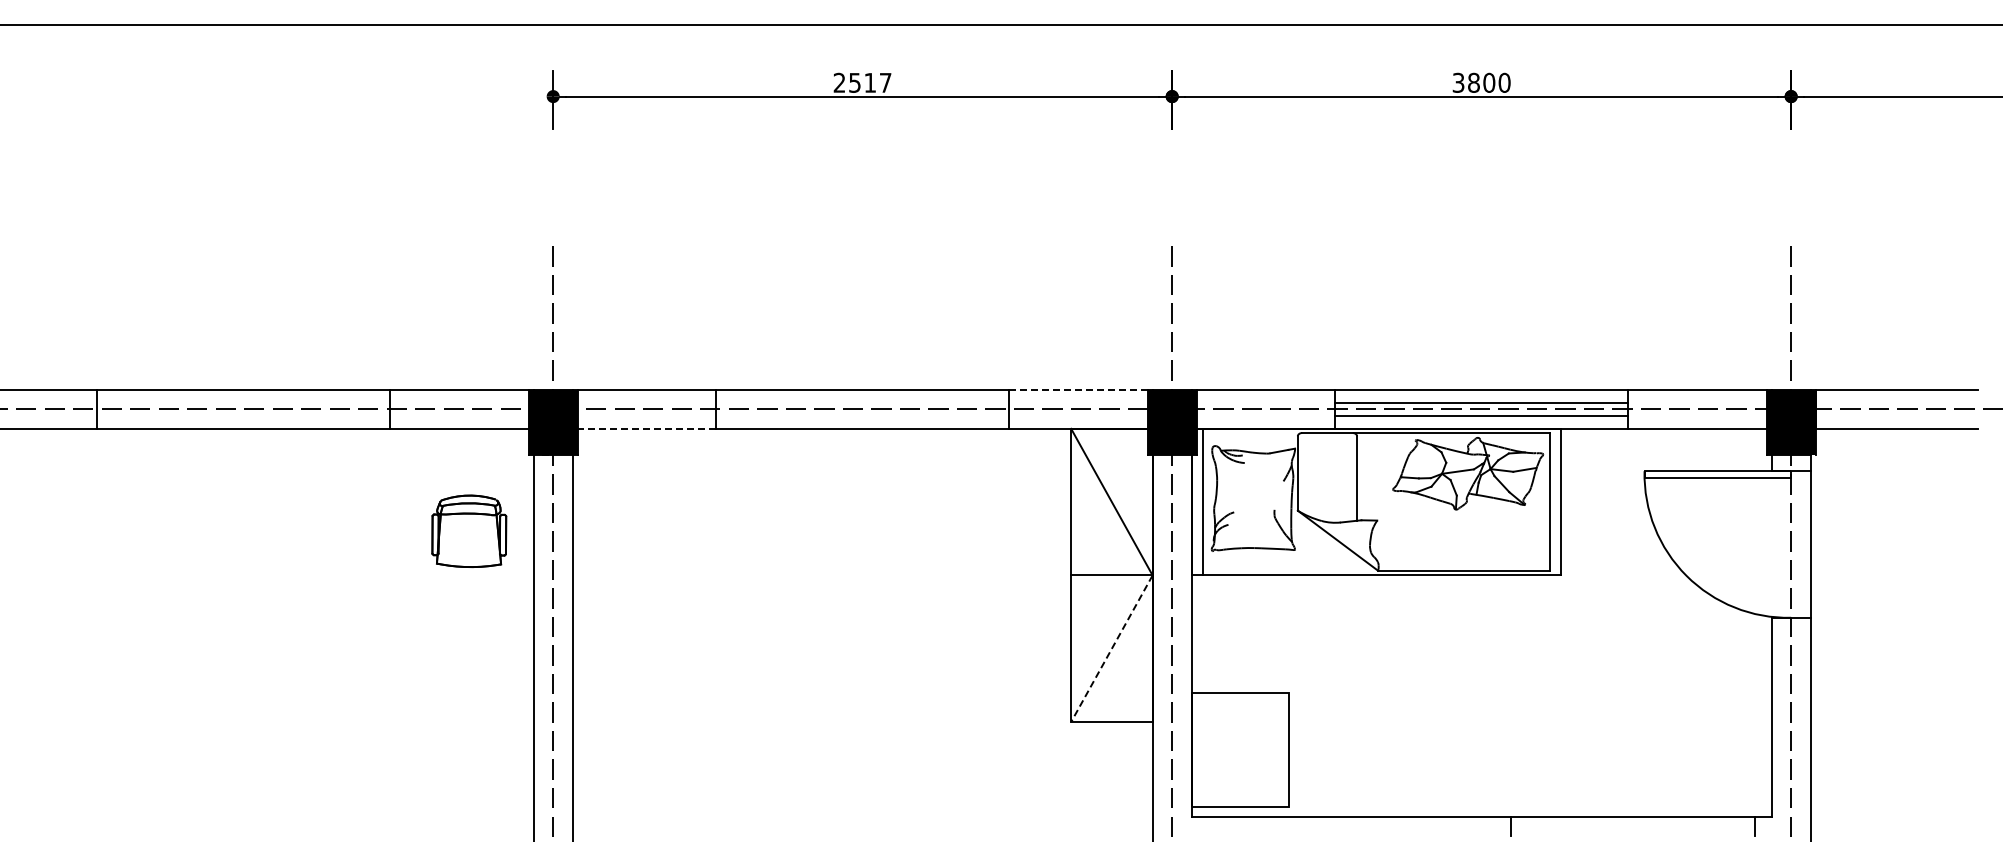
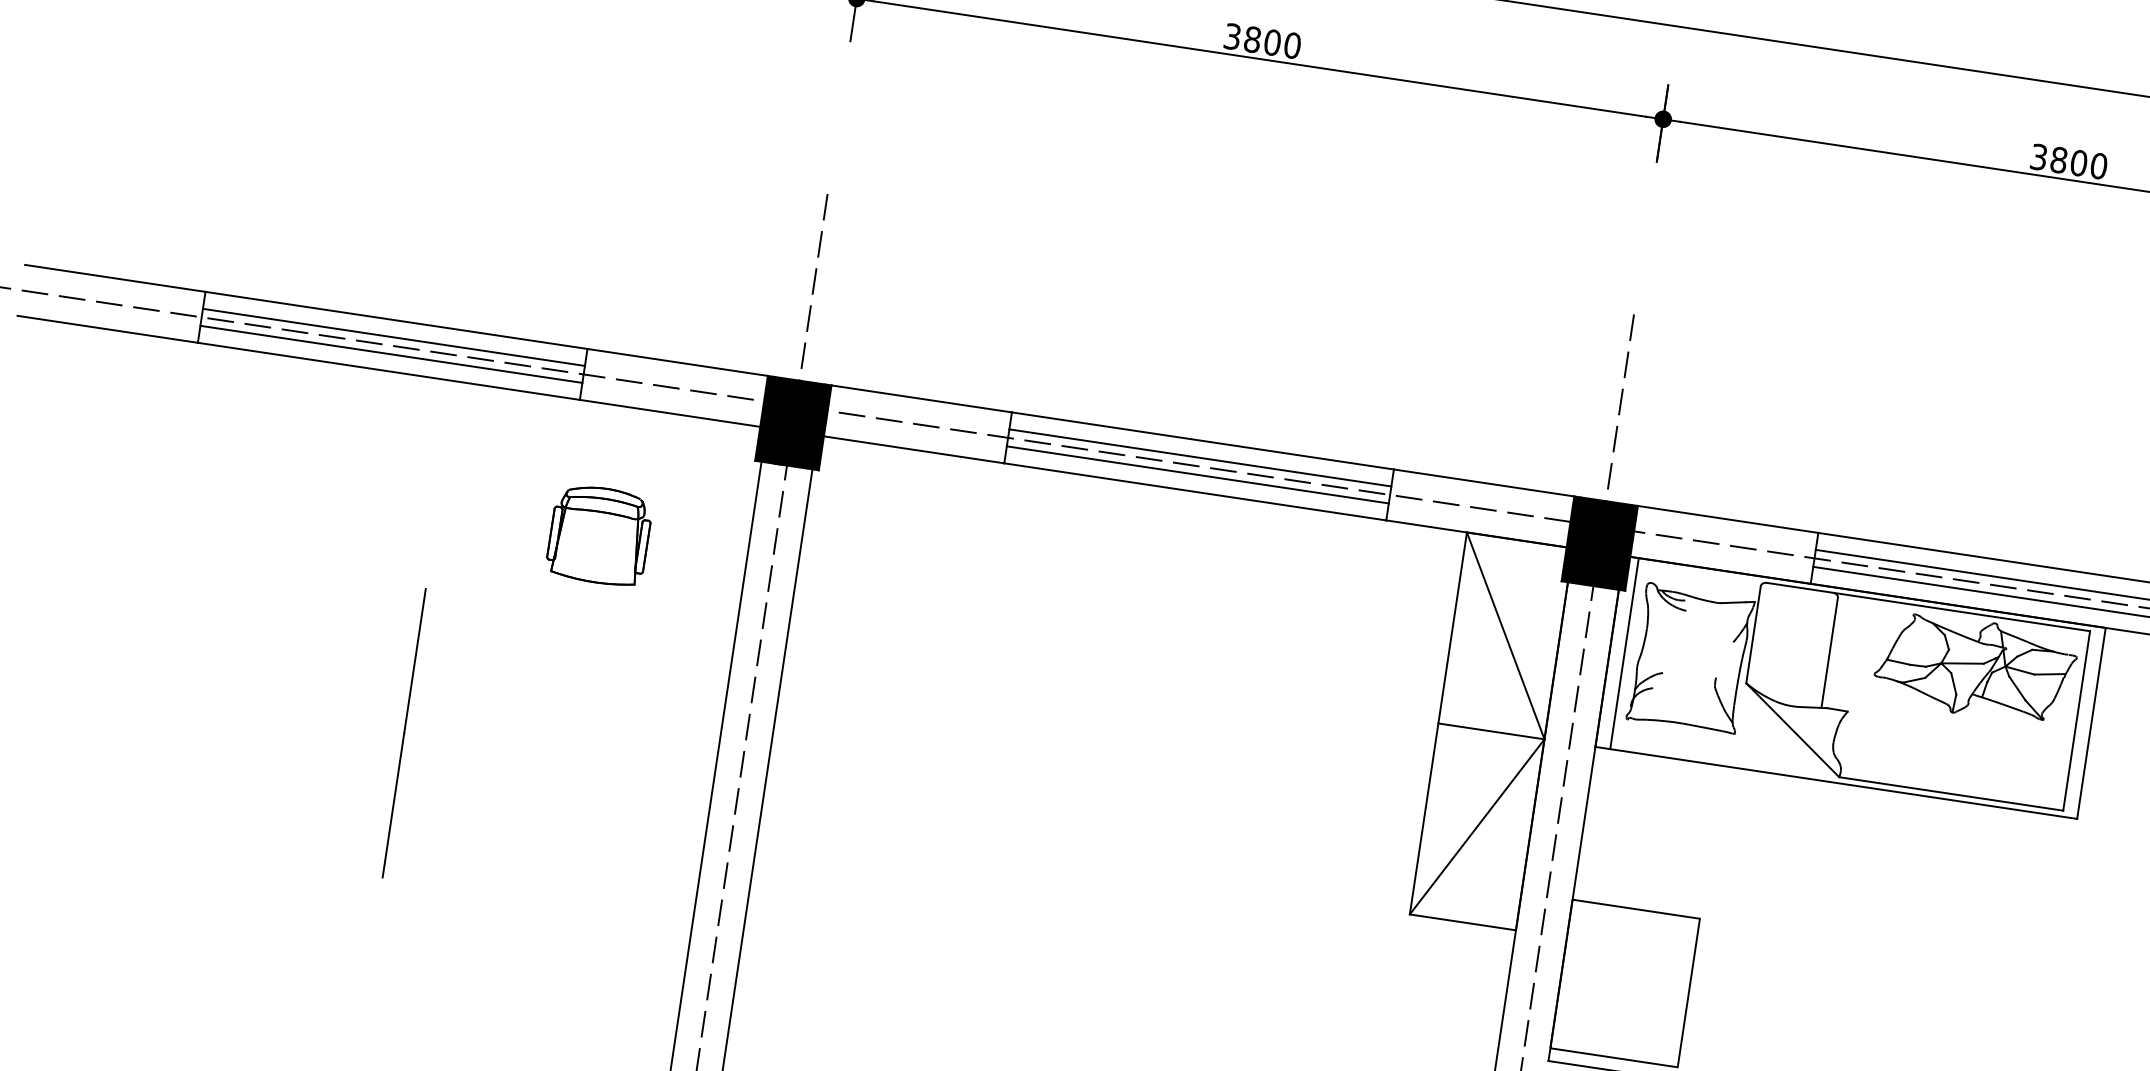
text: (862, 82) -> (1262, 40), 2517 -> 3800
line: (1079, 389) -> (1485, 482), dashed -> solid
line: (243, 402) -> (393, 337), added
line: (862, 402) -> (1200, 457), added
line: (243, 415) -> (391, 353), added
line: (862, 415) -> (1197, 474), added
line: (646, 428) -> (913, 449), dashed -> solid
part: (469, 530) -> (599, 534), moved
line: (1111, 648) -> (1476, 826), dashed -> solid
line: (295, 698) -> (403, 732), added

